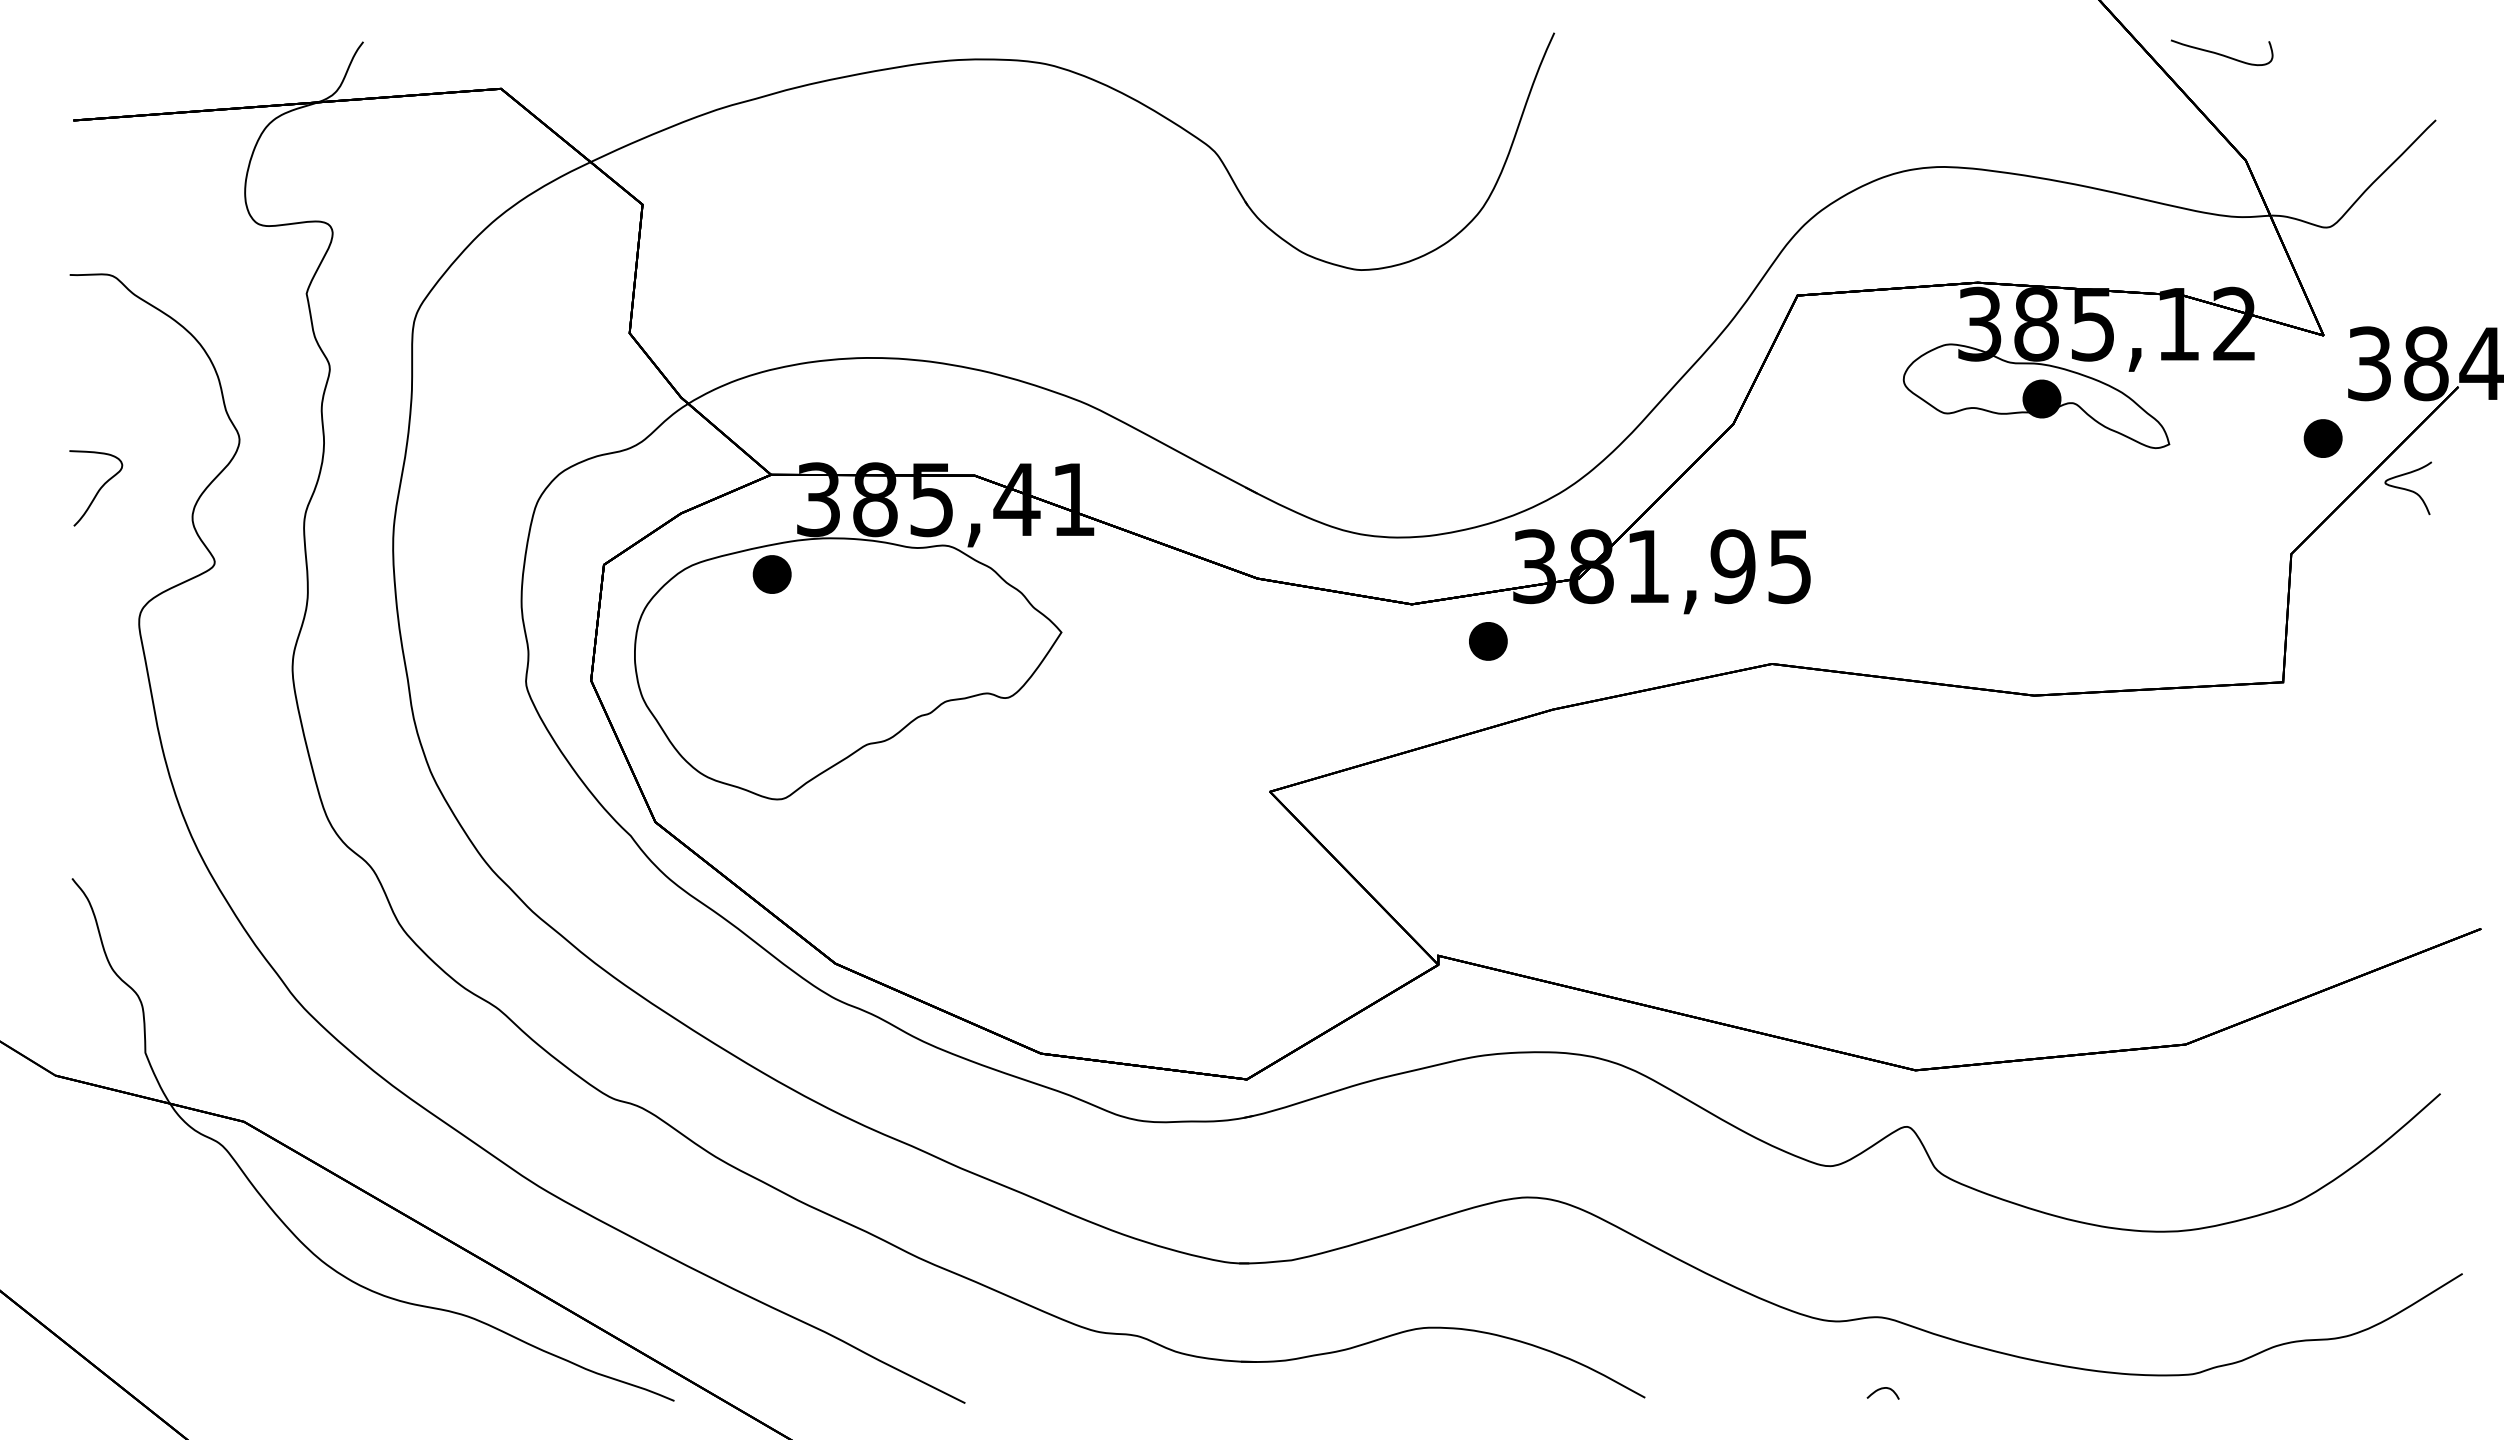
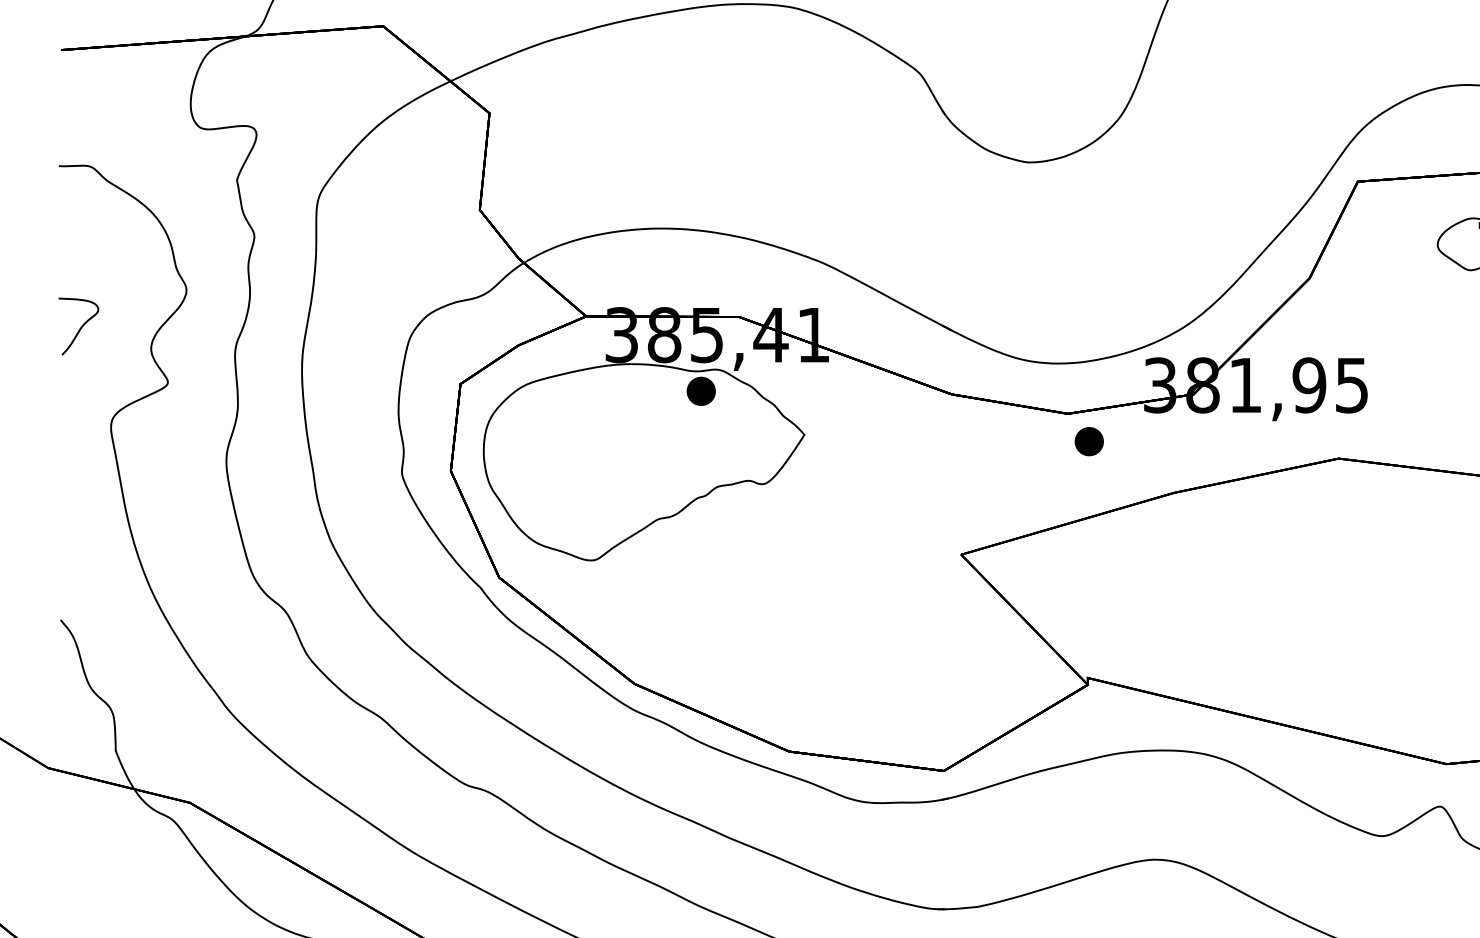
part: (771, 574) -> (700, 391), moved
part: (1488, 641) -> (1089, 441), moved

